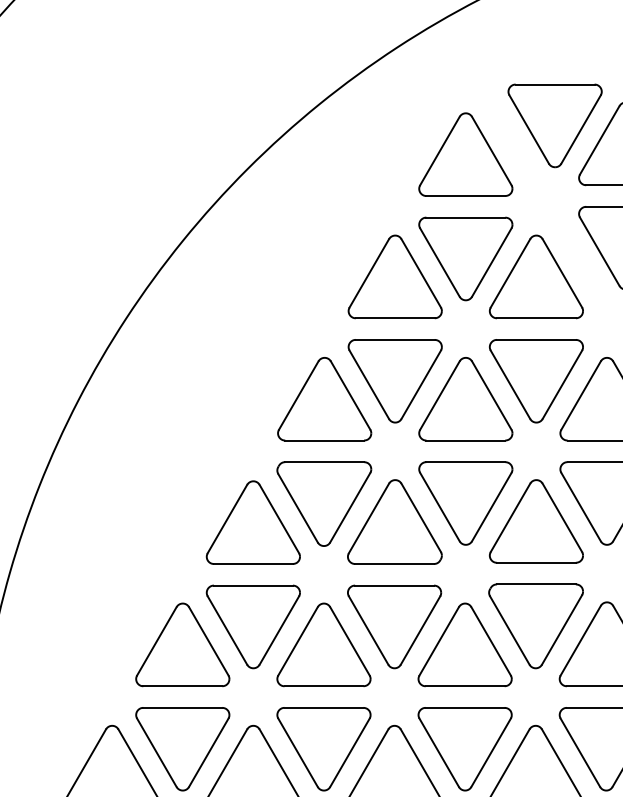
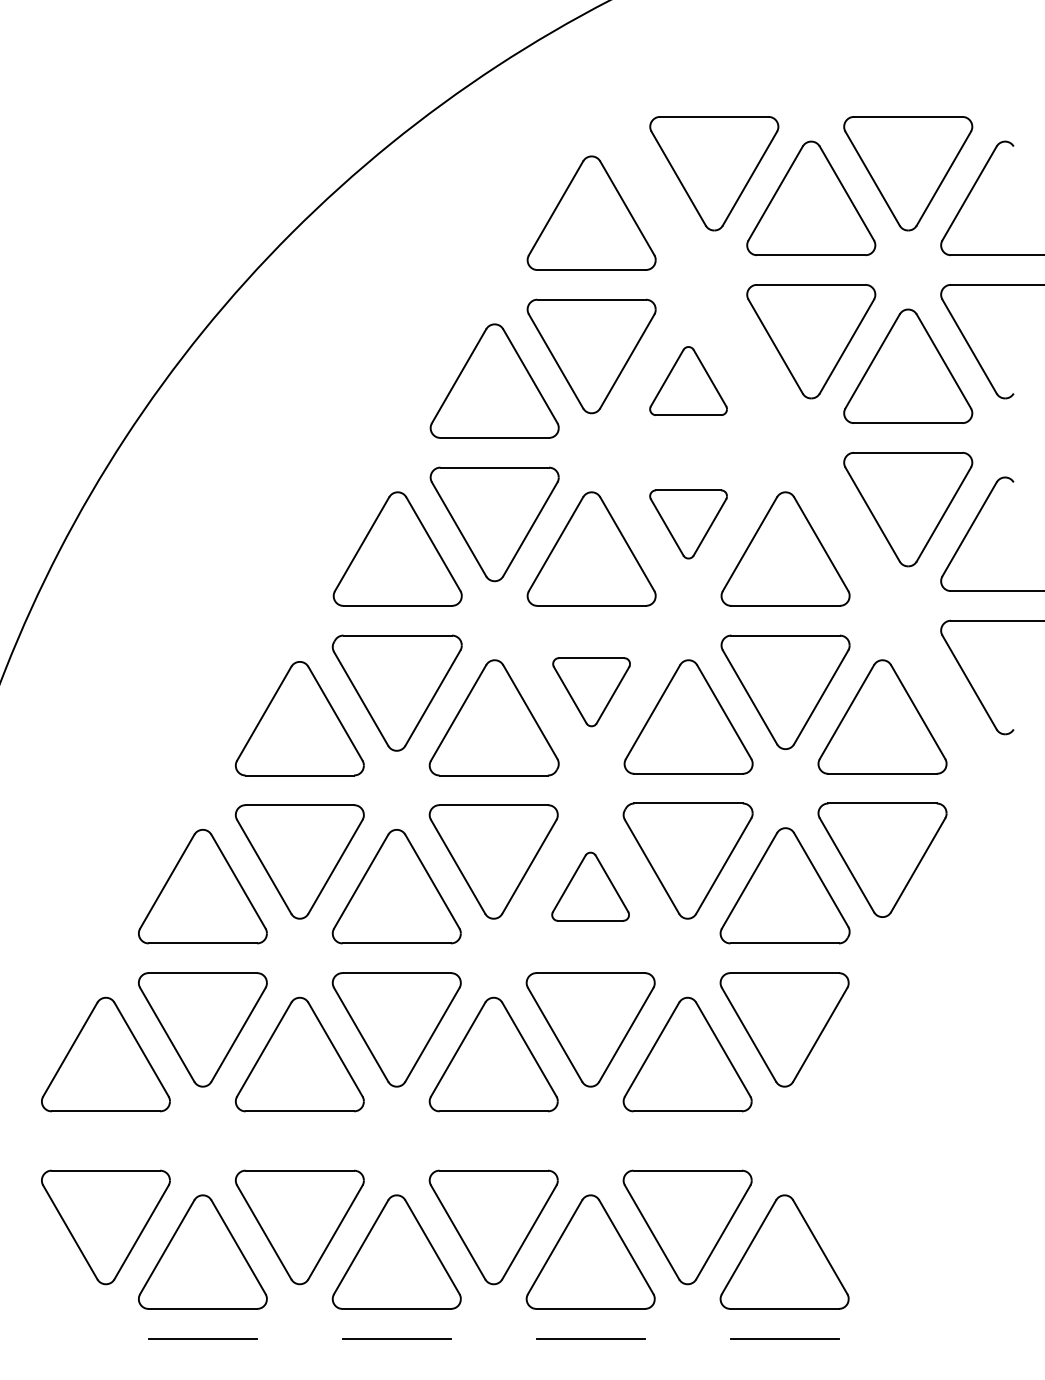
part: (536, 276) -> (688, 380), size x0.6
part: (536, 381) -> (688, 524), size x0.6
part: (465, 502) -> (591, 691), size x0.6
part: (464, 644) -> (590, 886), size x0.6

